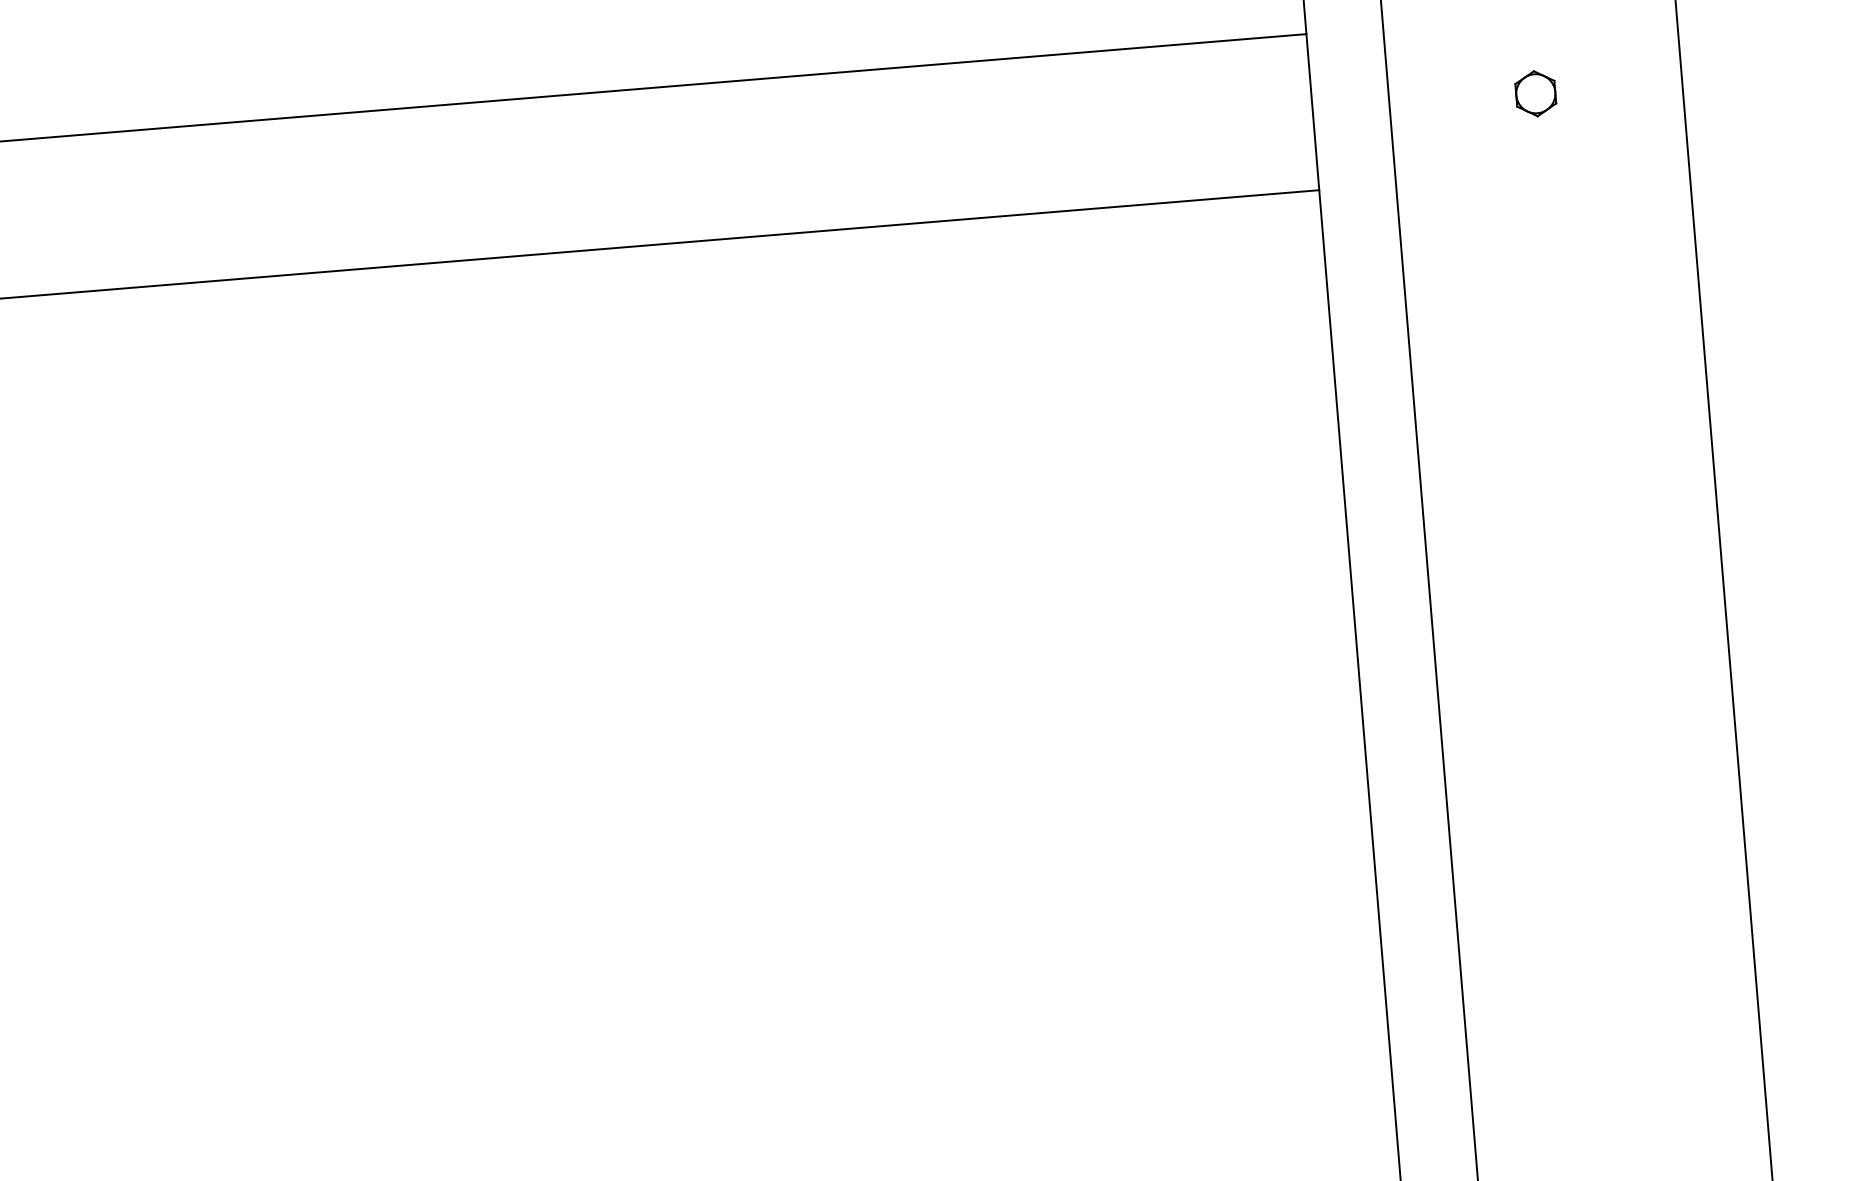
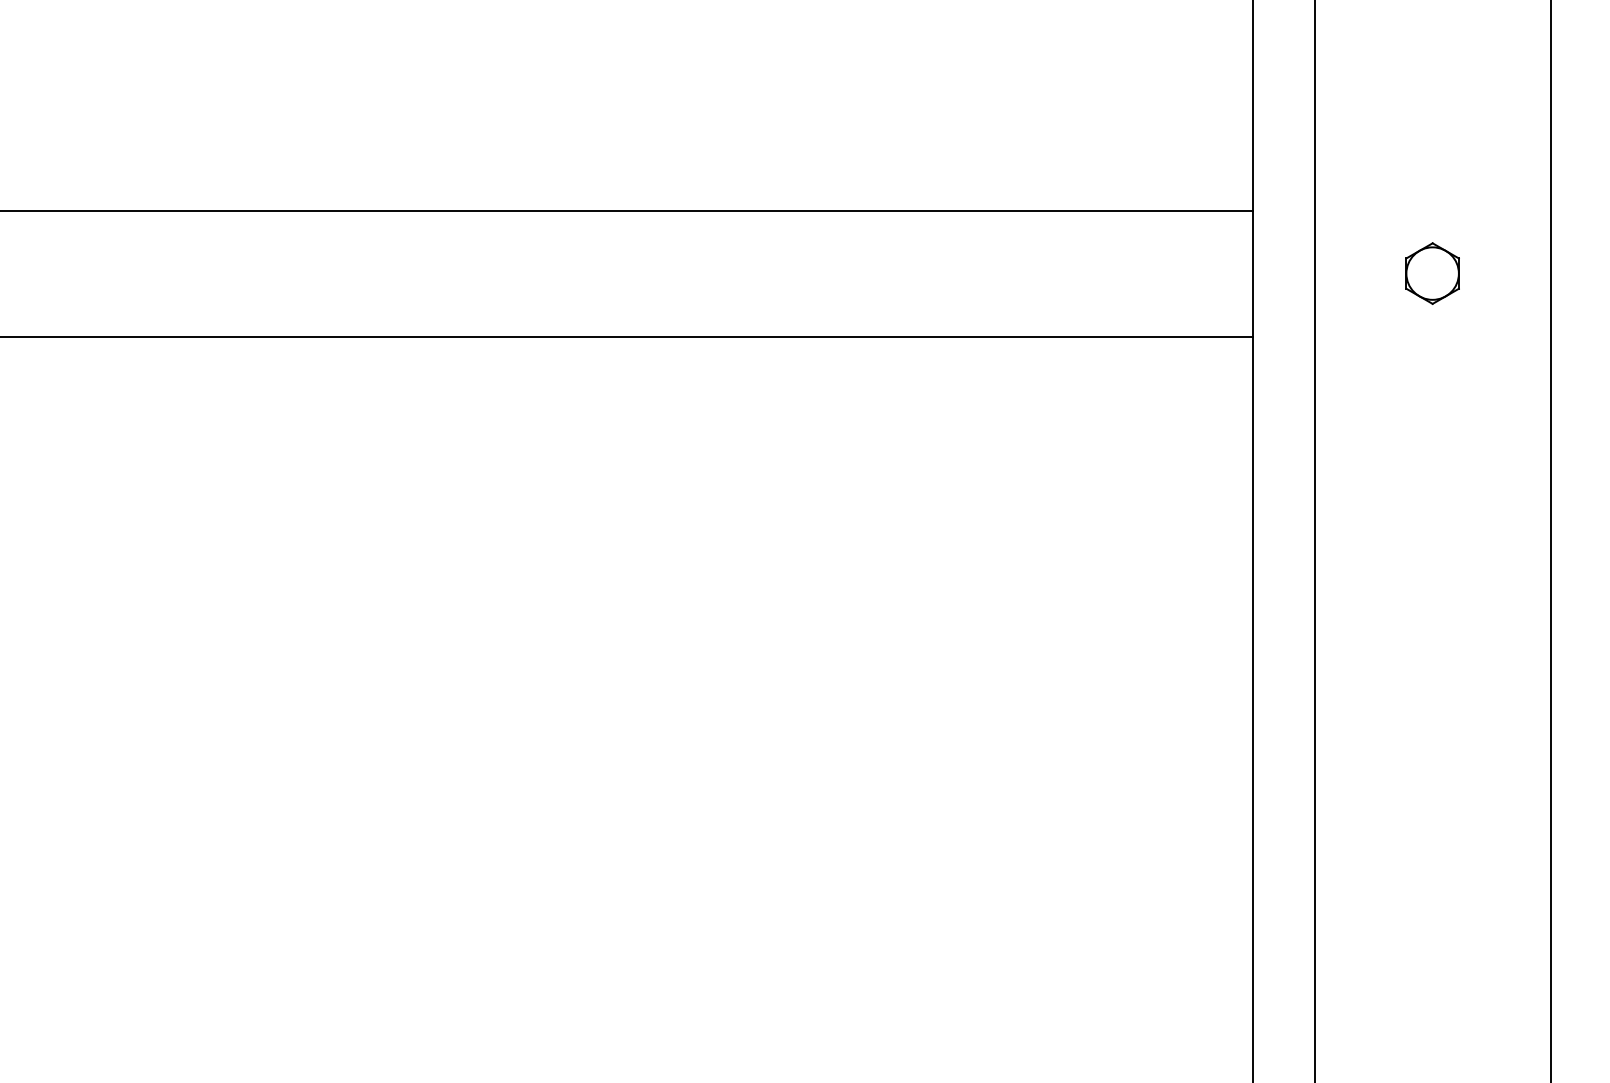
part: (1535, 93) -> (1432, 273), size x1.67

